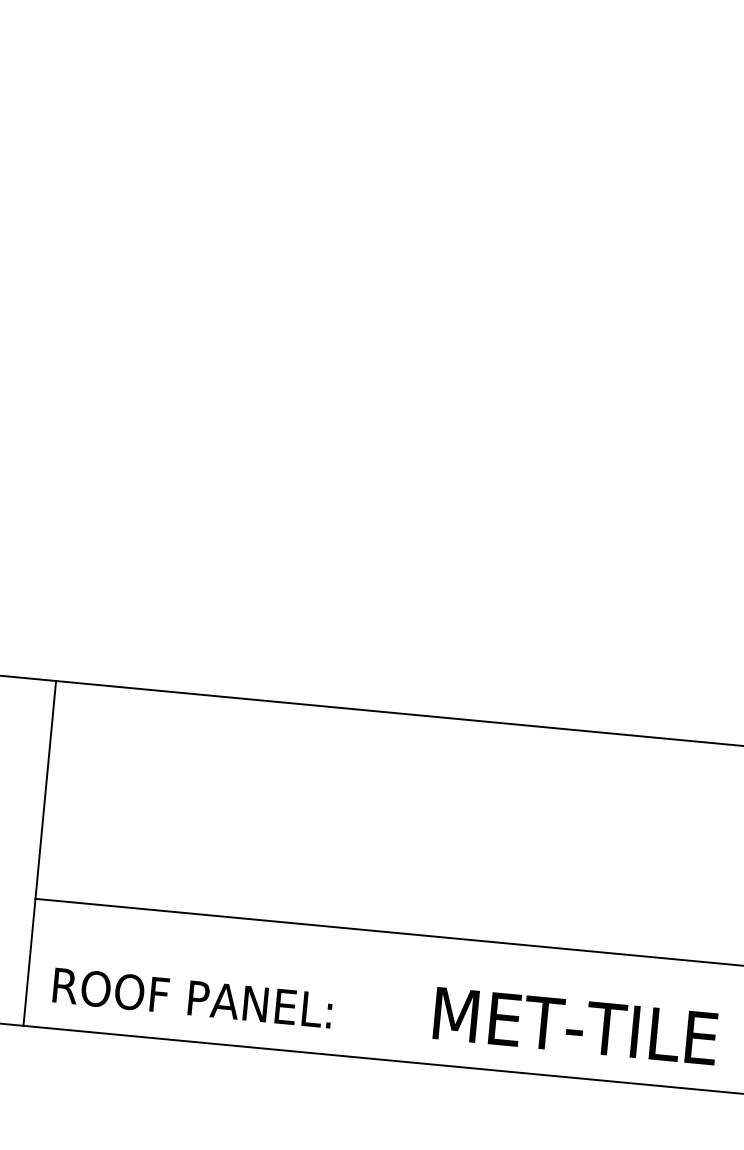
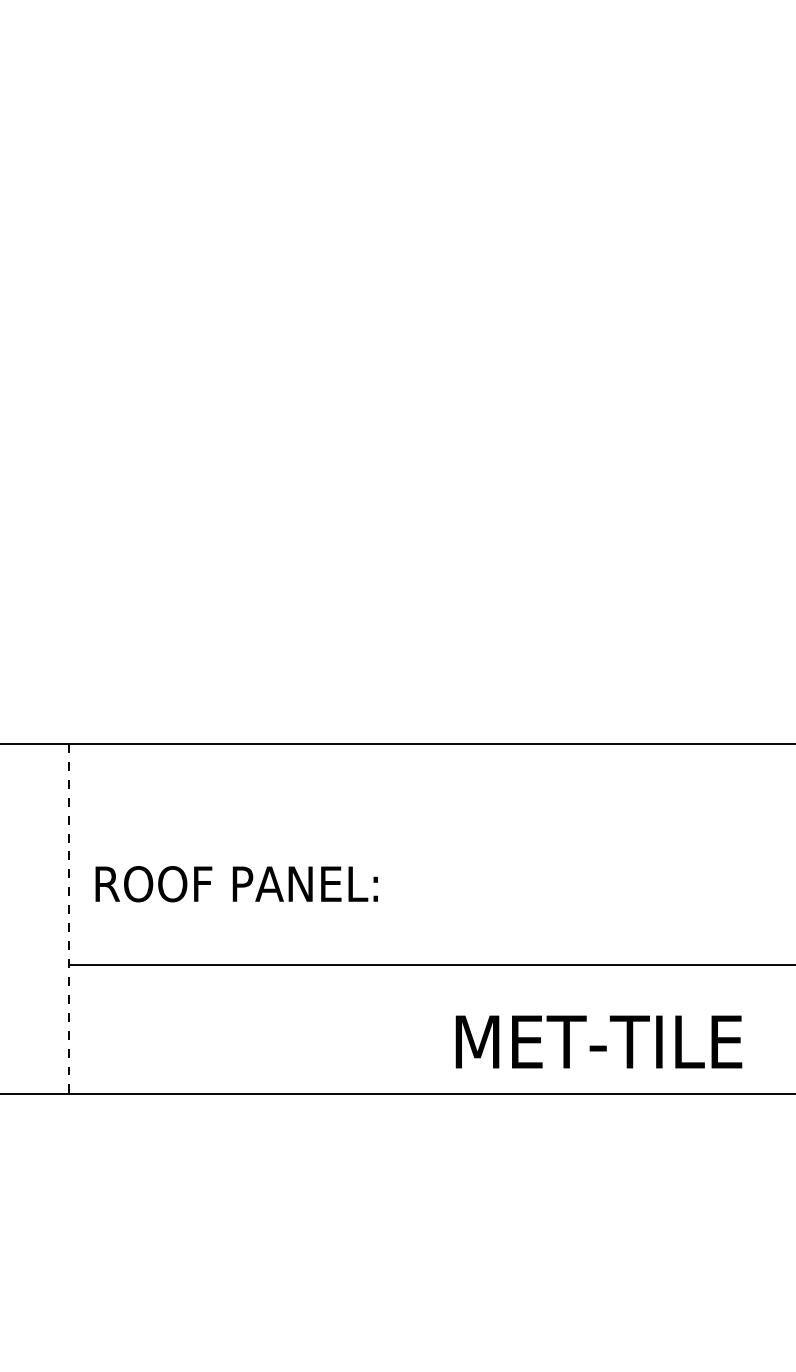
line: (39, 853) -> (68, 919), solid -> dashed
text: (192, 998) -> (236, 884), moved
text: (575, 1025) -> (598, 1041), moved

